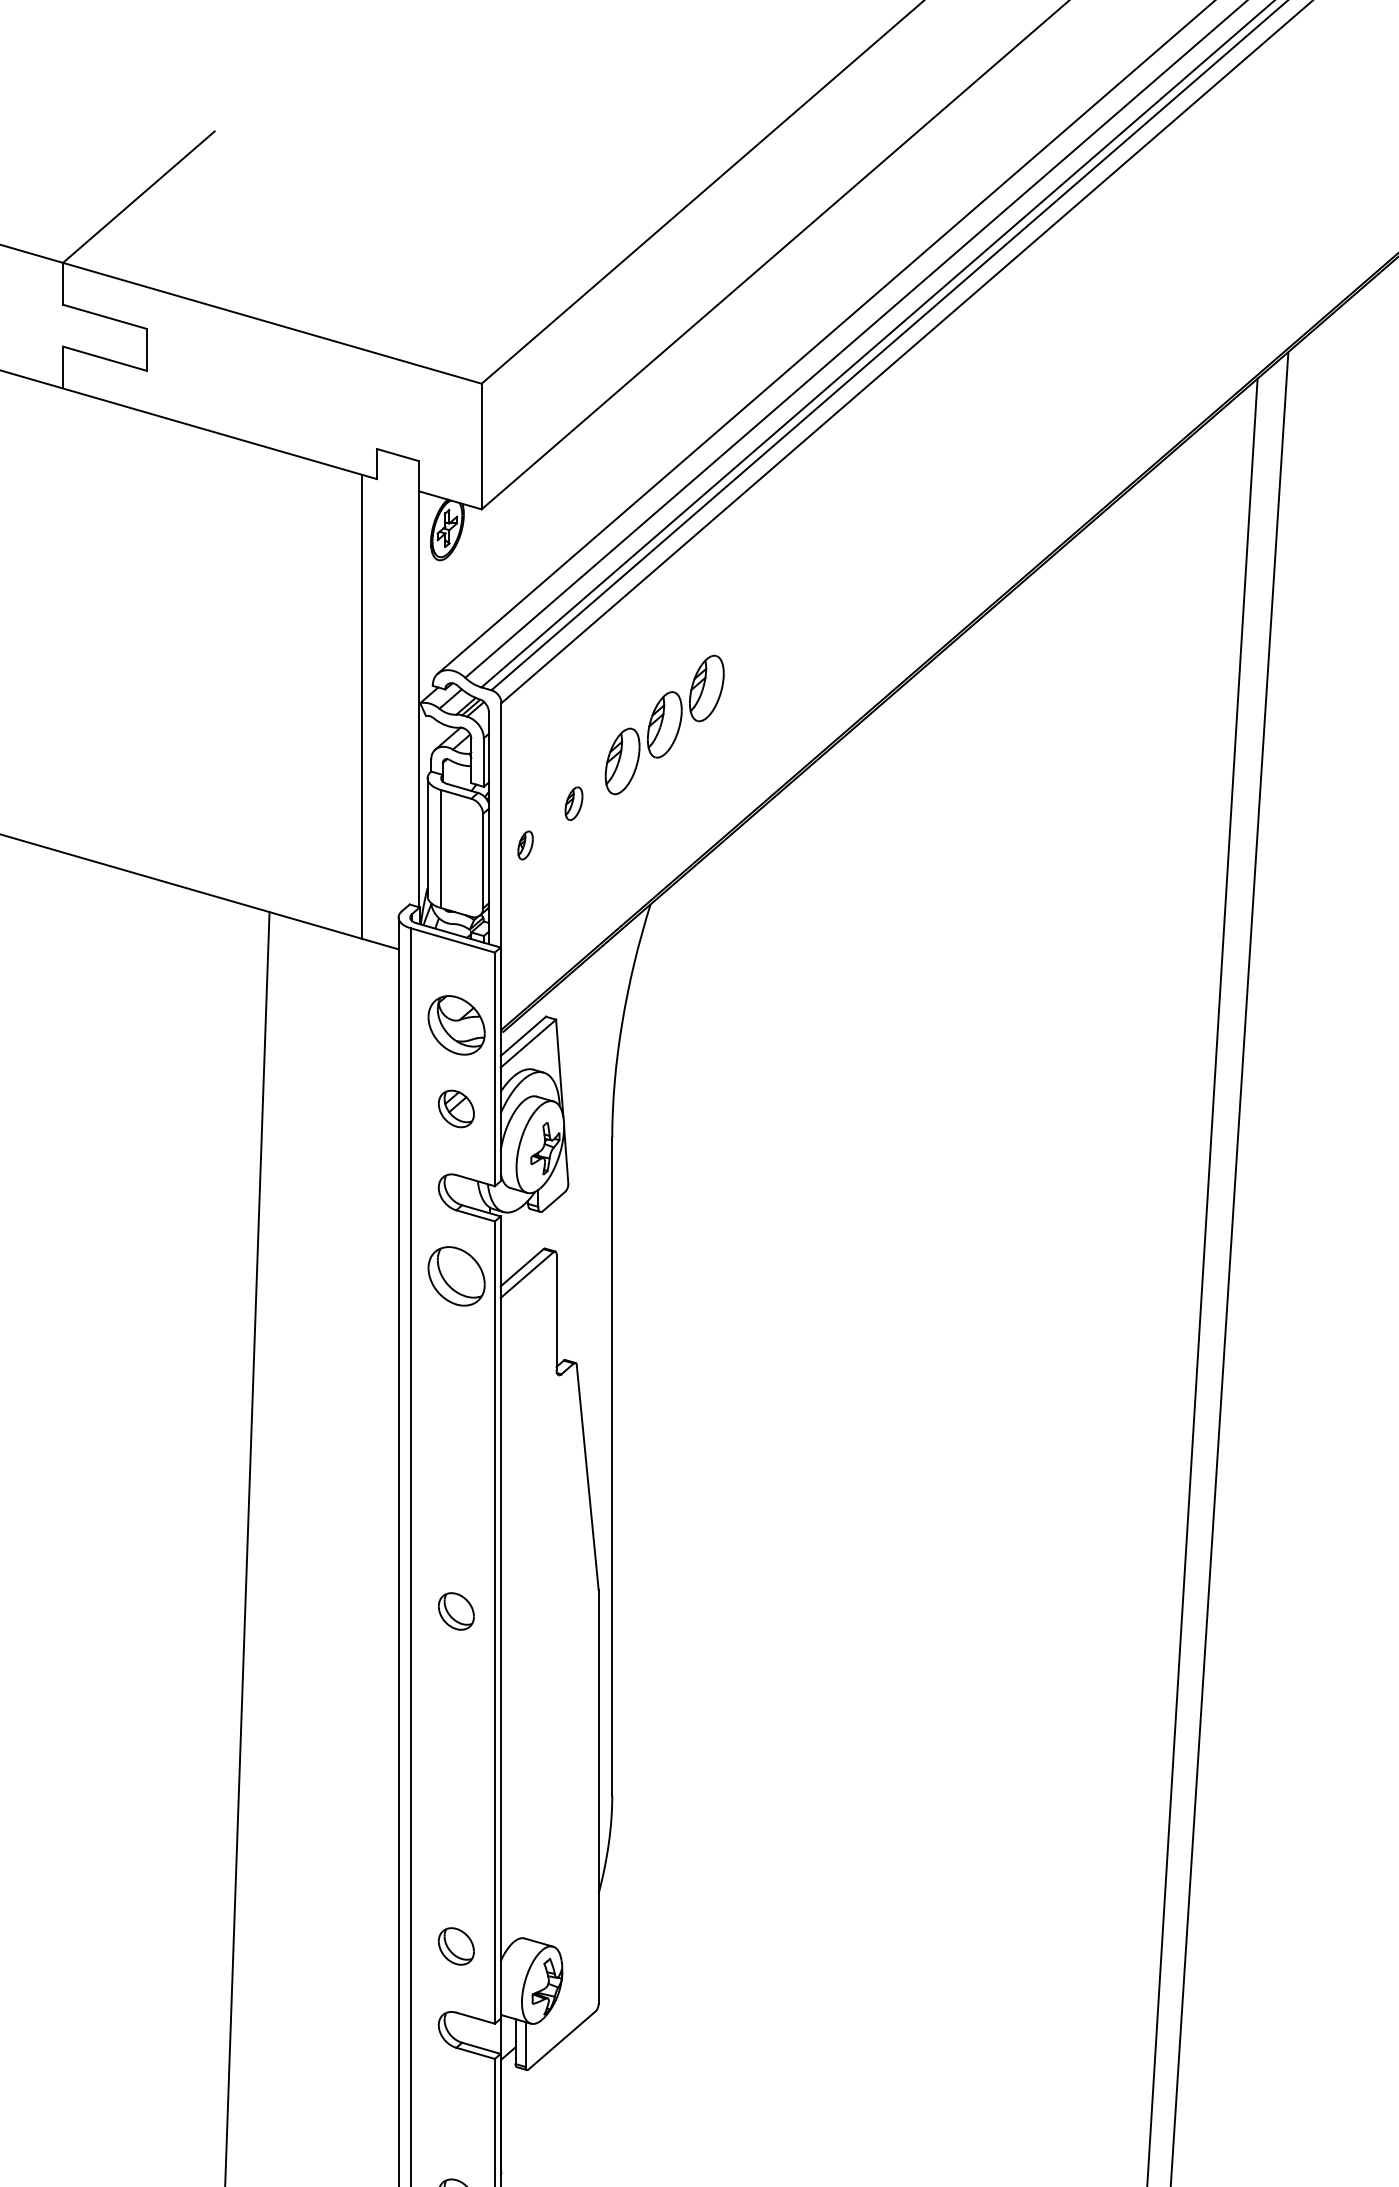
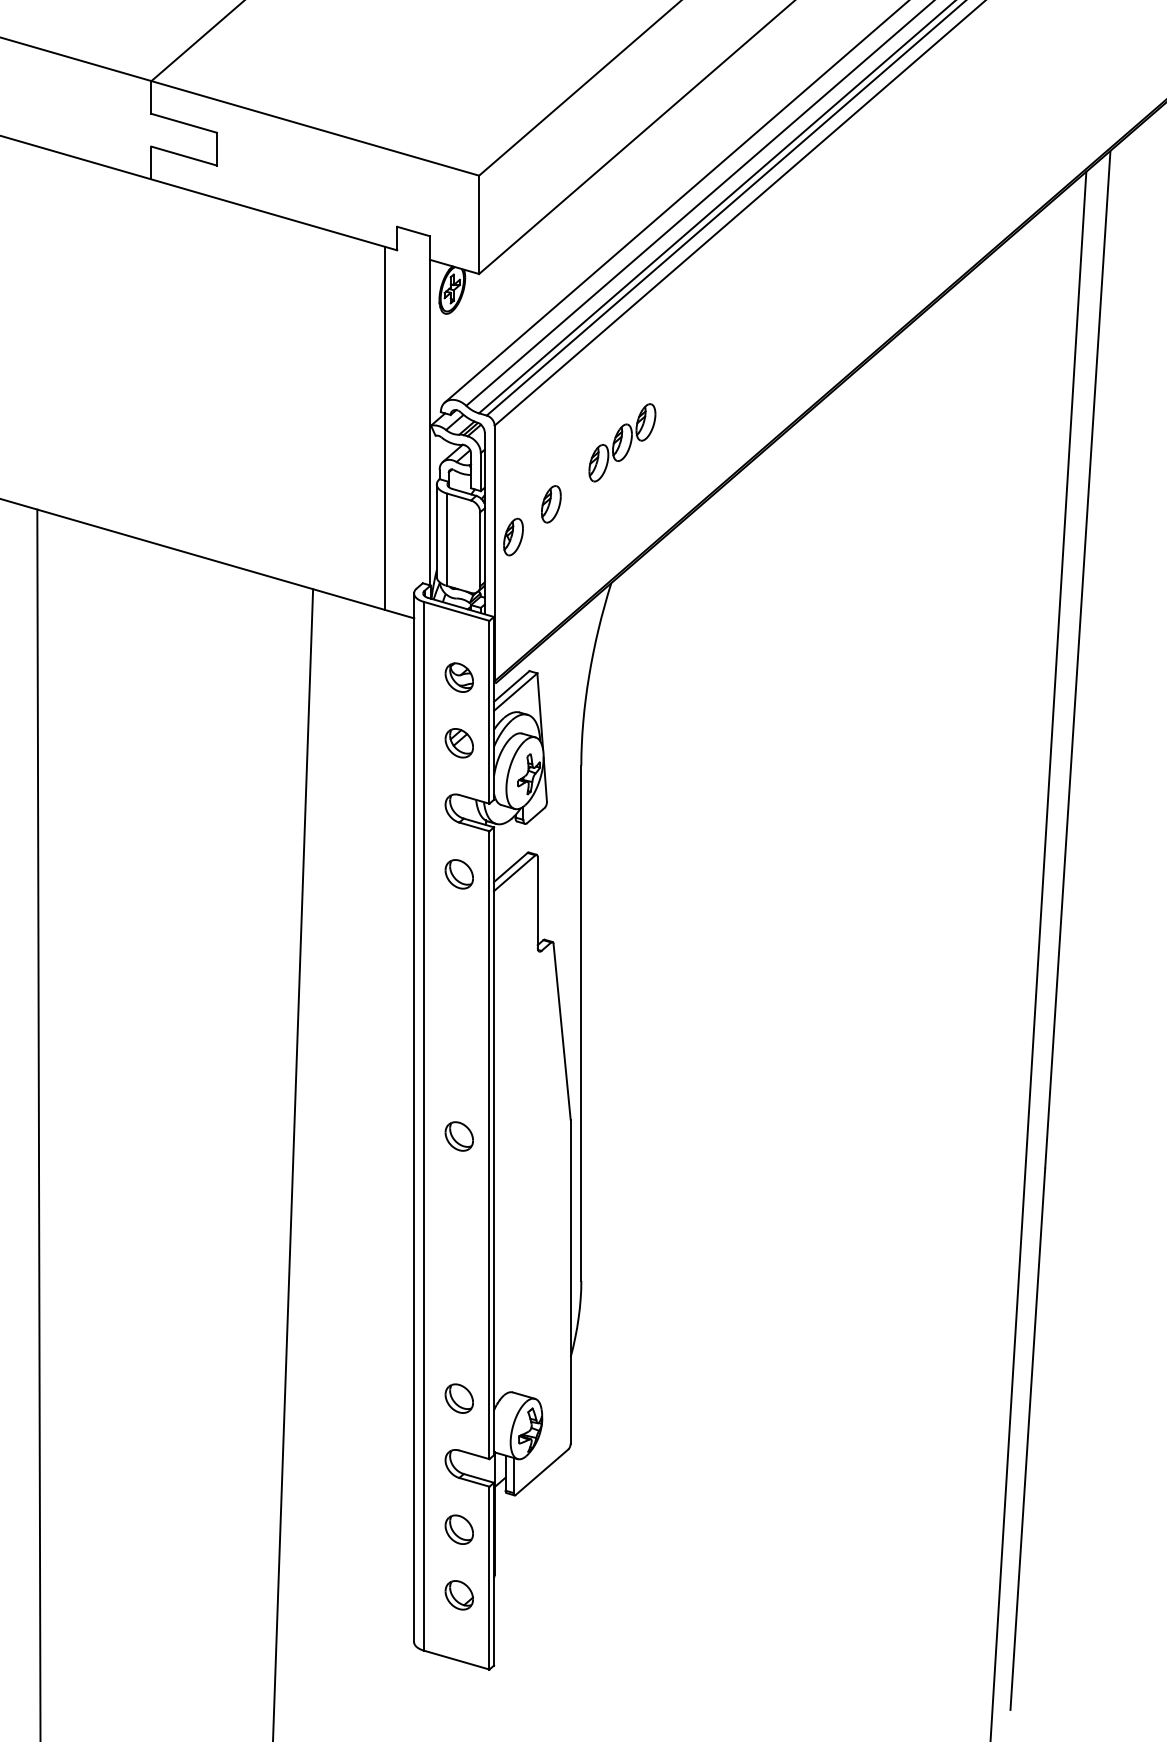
part: (664, 724) -> (622, 442), size x0.71
part: (574, 803) -> (551, 504), size x1.43
part: (525, 844) -> (513, 536), size x1.67
part: (455, 1024) -> (458, 677), size x0.62
part: (455, 1276) -> (458, 874), size x0.62
part: (455, 2113) -> (458, 1529), added

